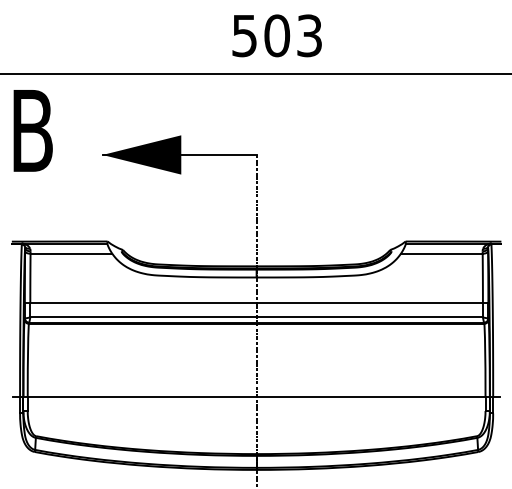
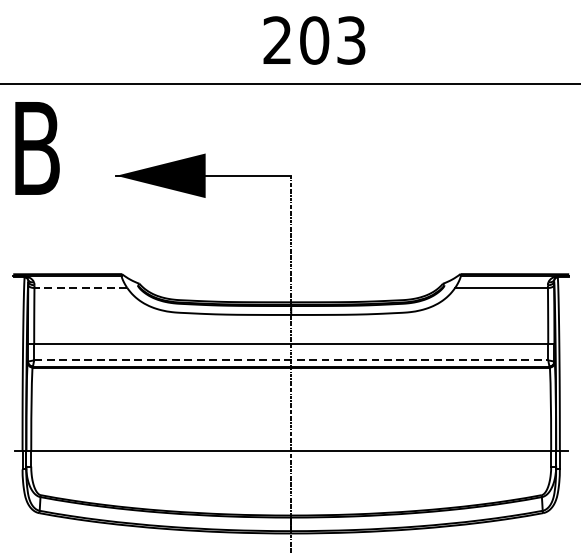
text: (244, 35) -> (277, 40), 503 -> 203
line: (71, 253) -> (80, 287), solid -> dashed
line: (257, 317) -> (292, 360), solid -> dashed

